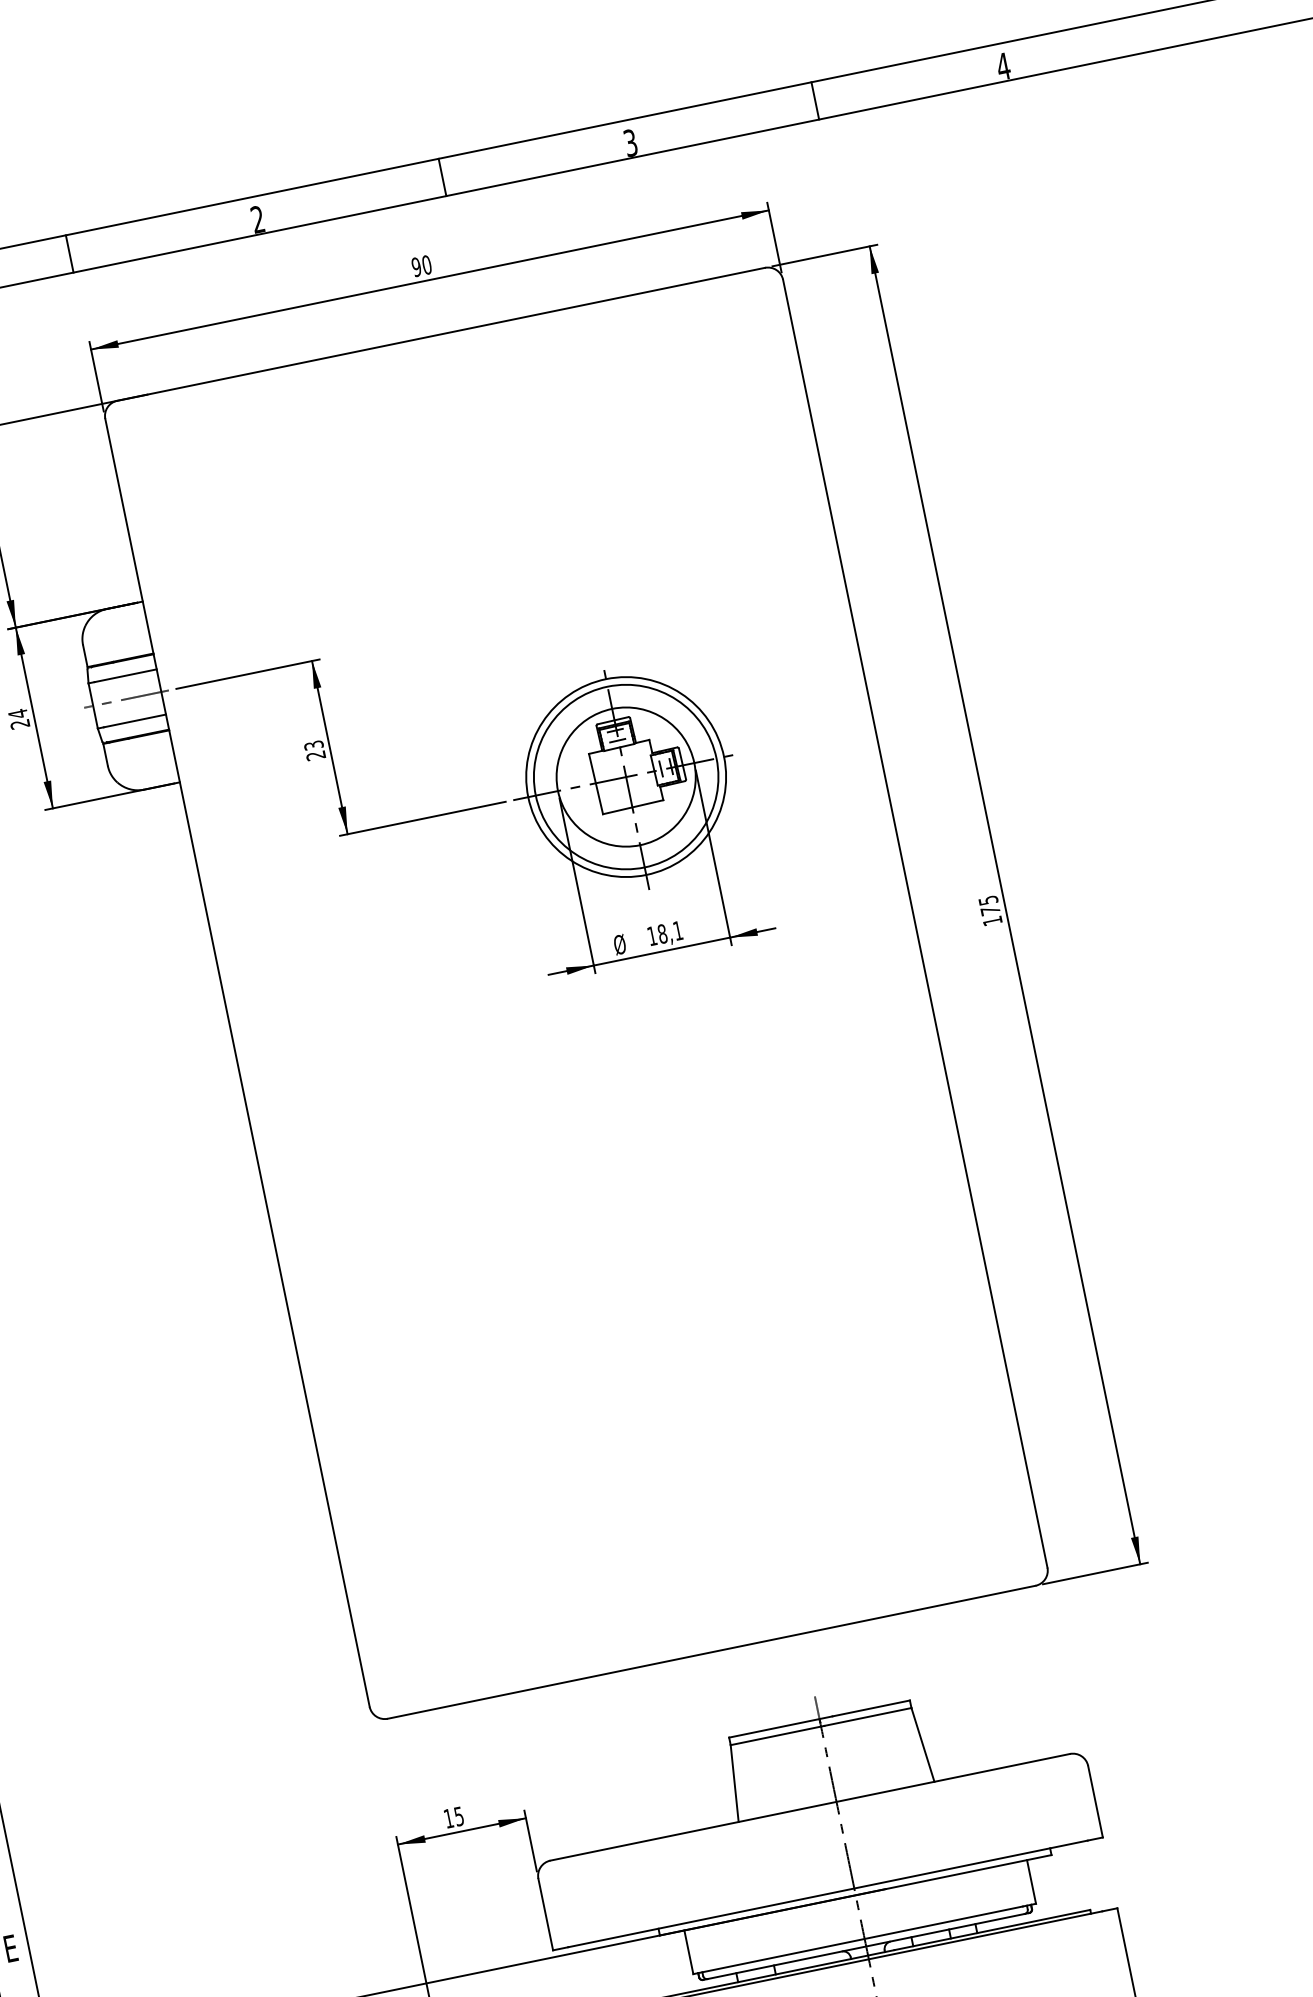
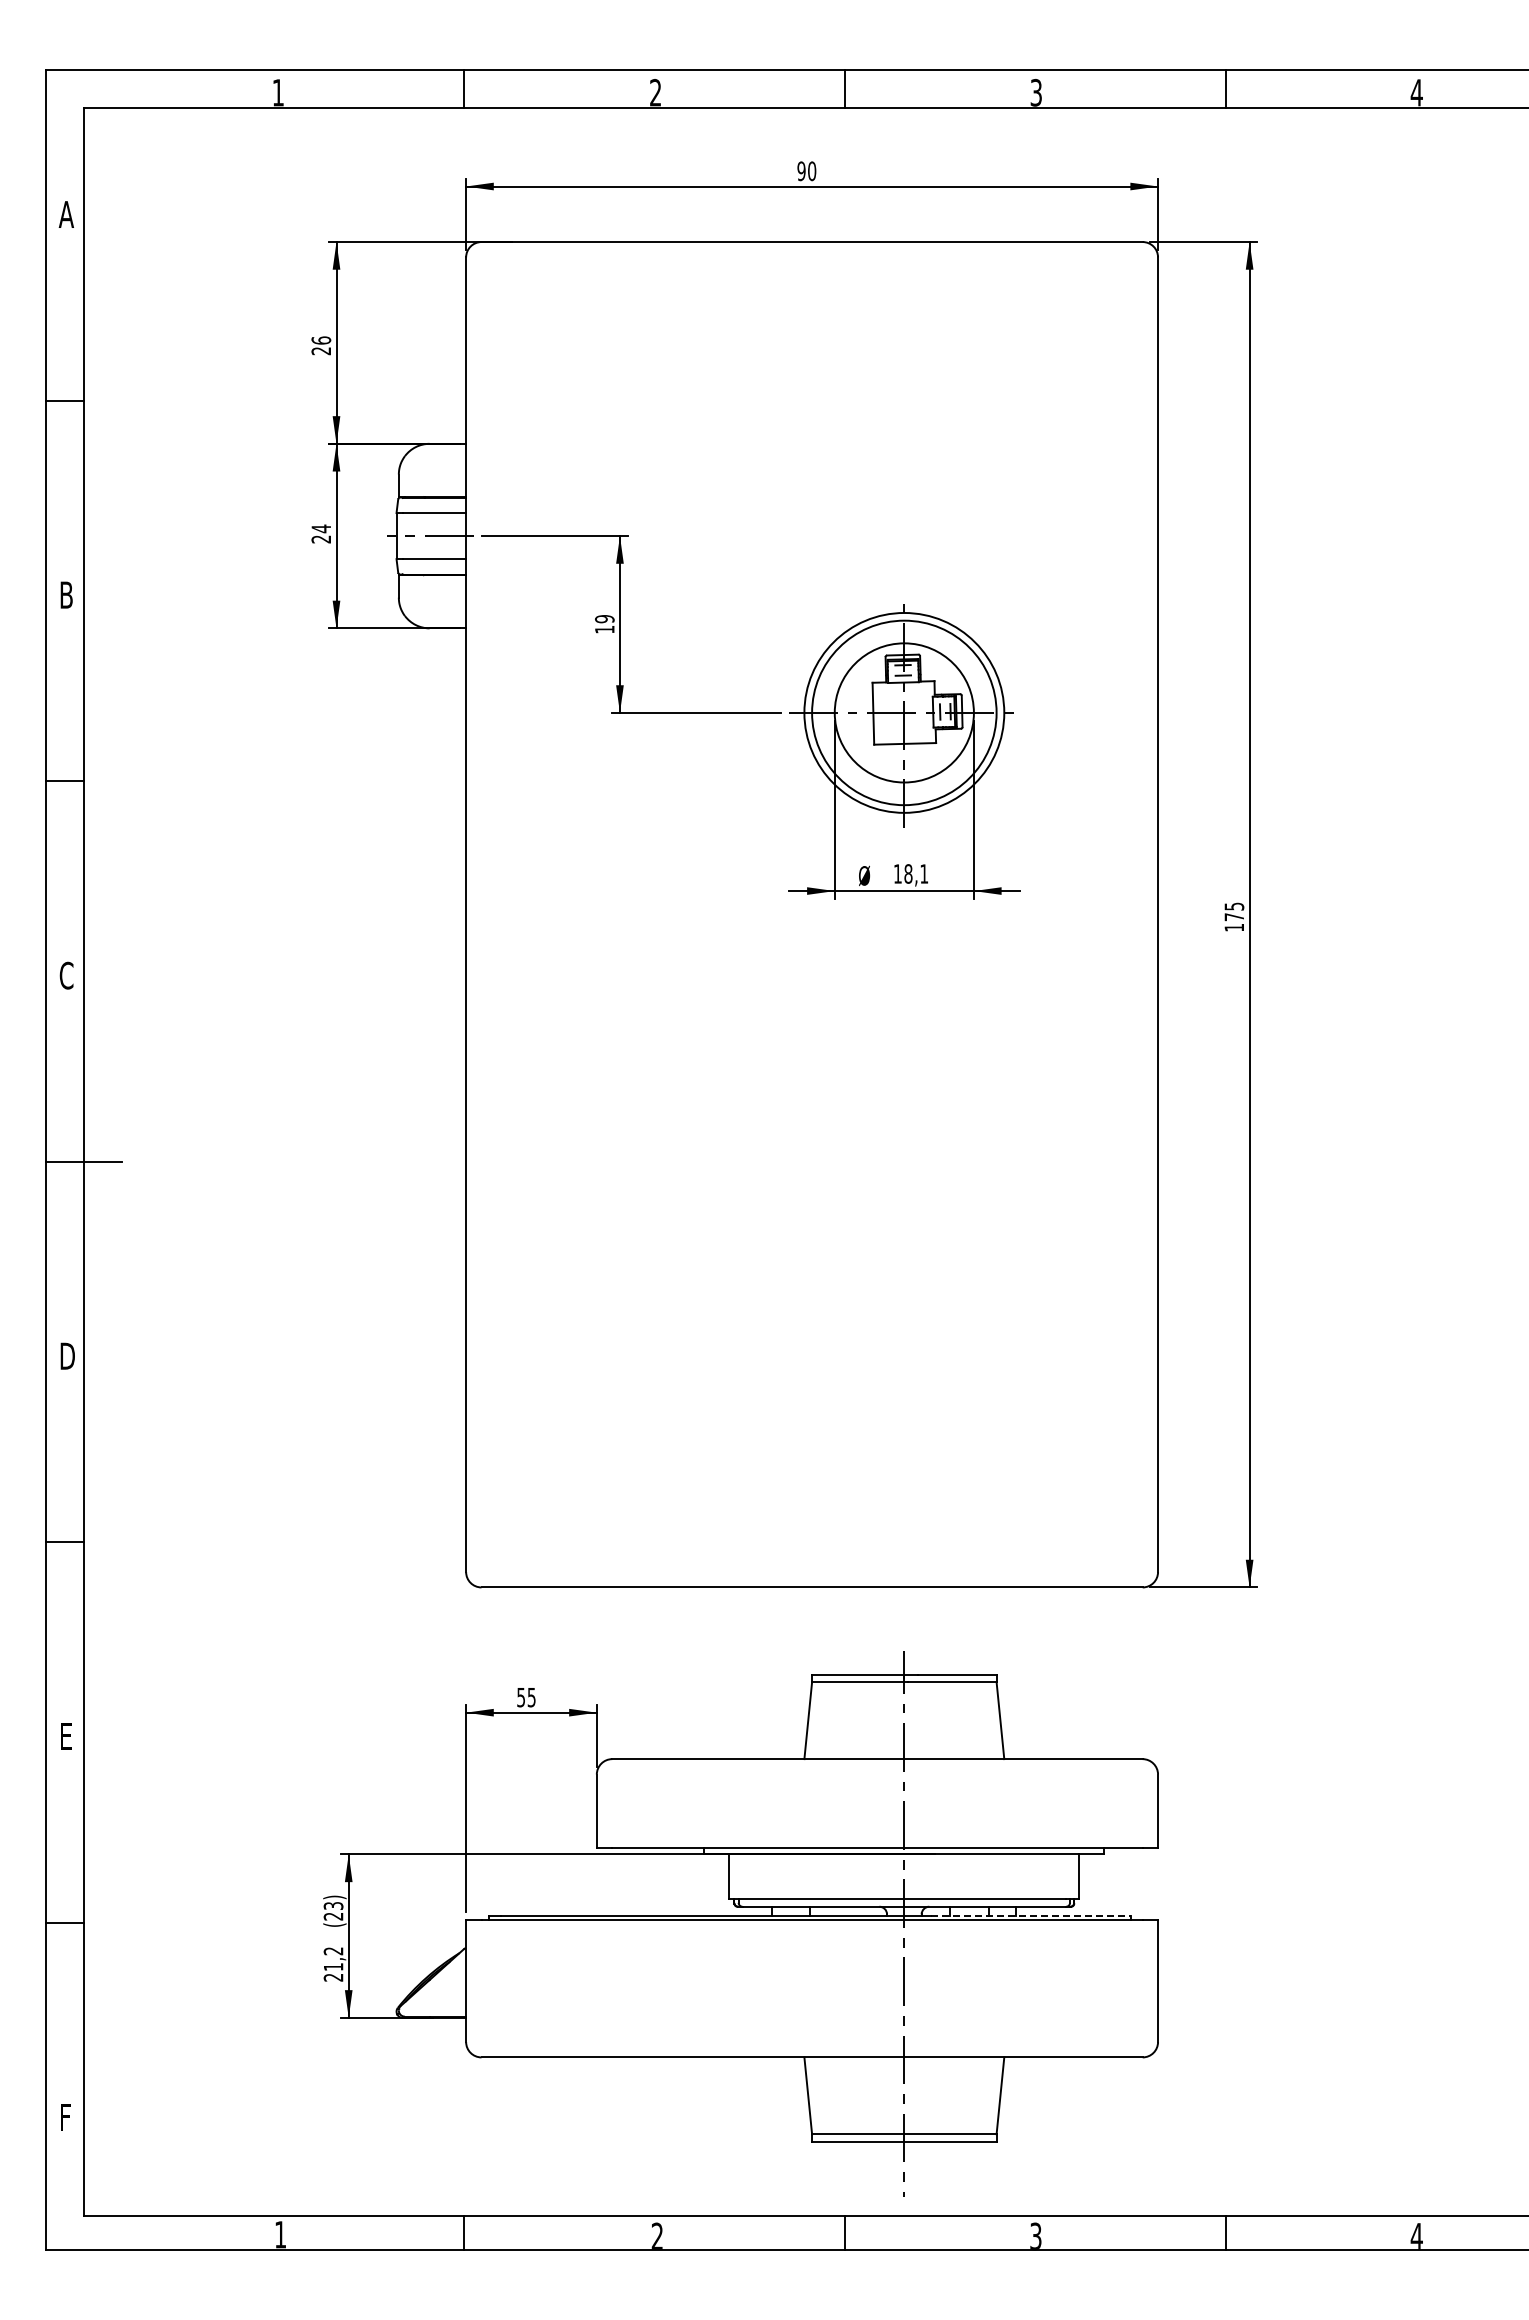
text: (314, 750) -> (604, 624), 23 -> 19
text: (448, 1818) -> (520, 1697), 15 -> 55
line: (992, 1929) -> (1031, 1915), solid -> dashed

